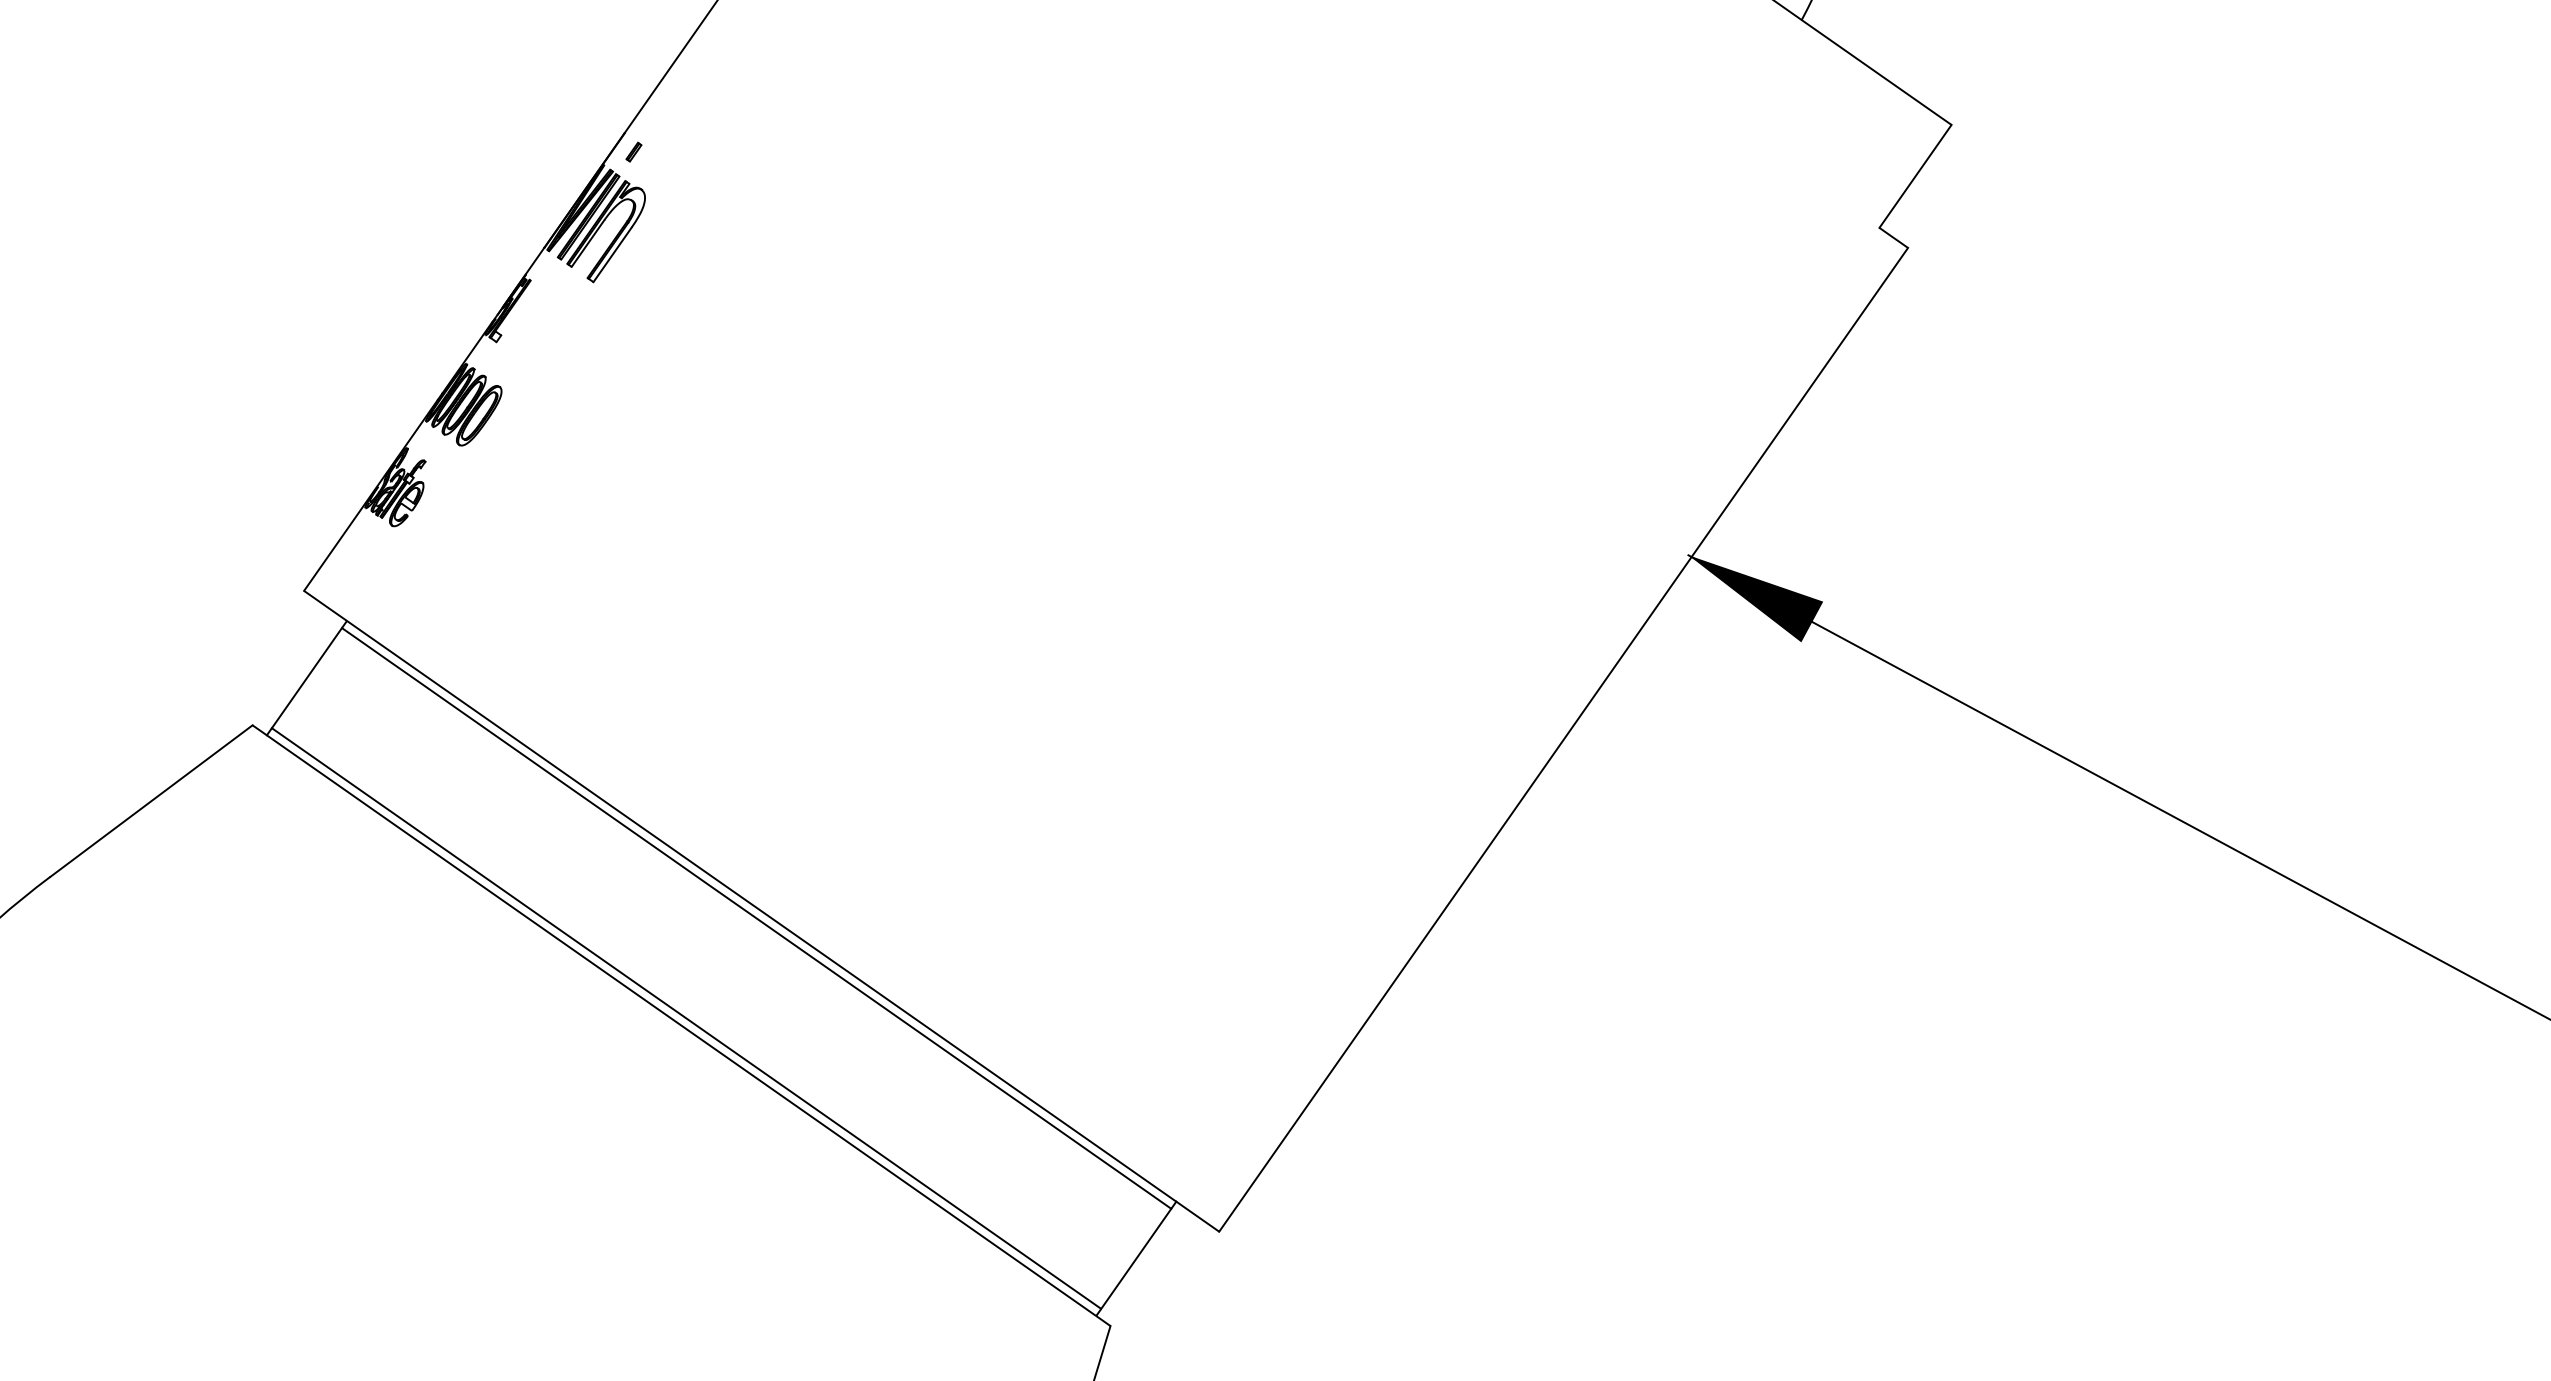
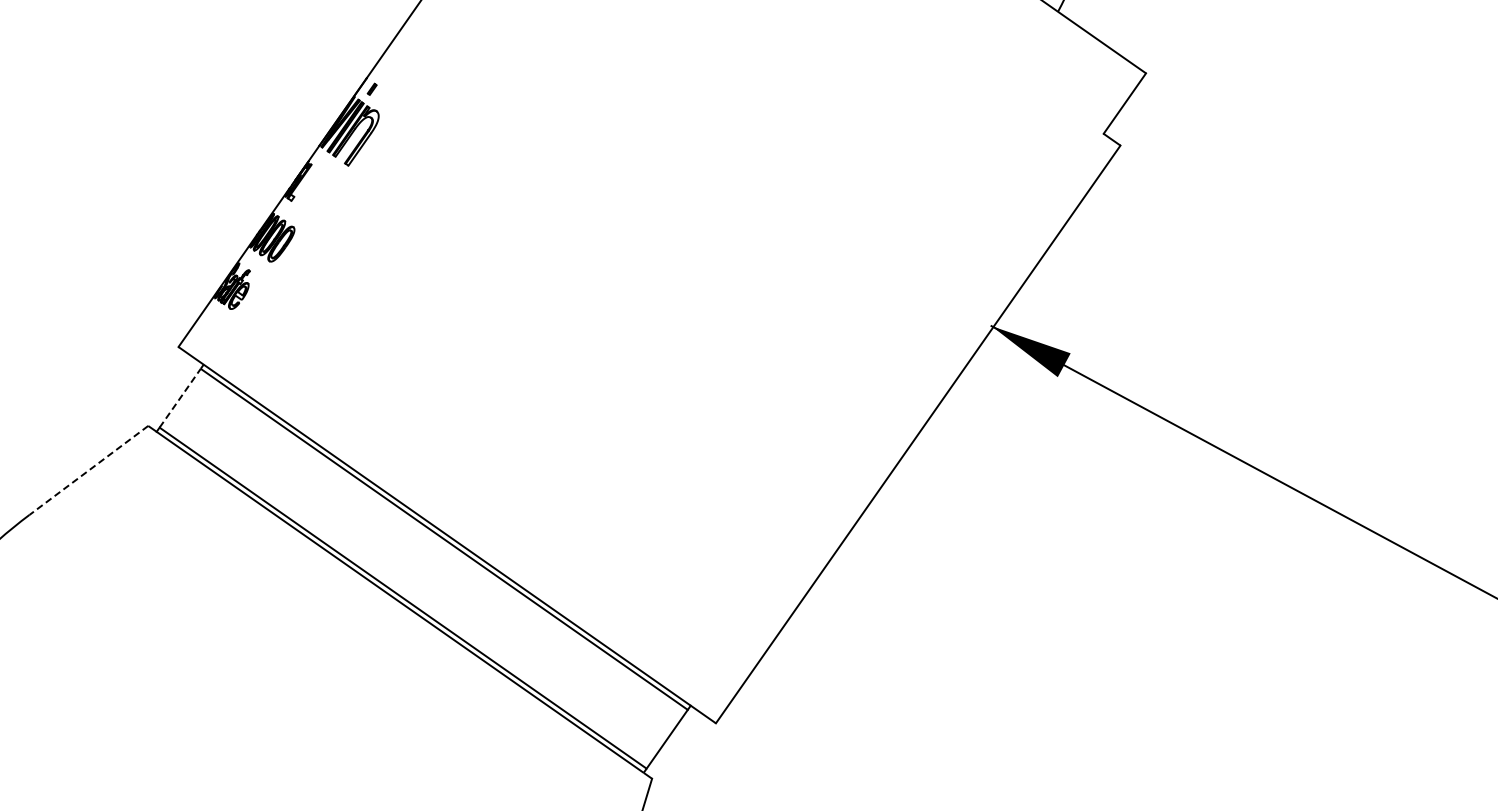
line: (307, 678) -> (180, 398), solid -> dashed
line: (150, 801) -> (88, 470), solid -> dashed

